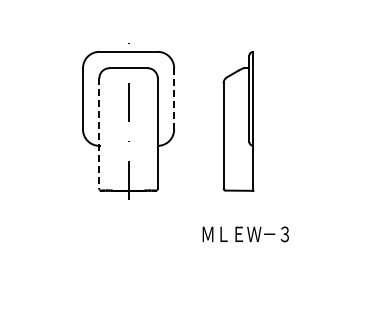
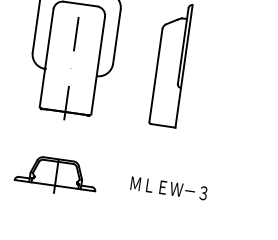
line: (174, 98) -> (117, 36), dashed -> solid
line: (99, 134) -> (46, 58), dashed -> solid
text: (245, 234) -> (168, 188), moved
part: (128, 262) -> (56, 175), added

